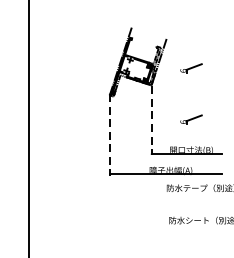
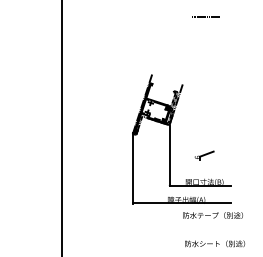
part: (191, 68) -> (204, 110), removed
line: (151, 121) -> (169, 156), dashed -> solid
line: (110, 134) -> (133, 168), dashed -> solid

